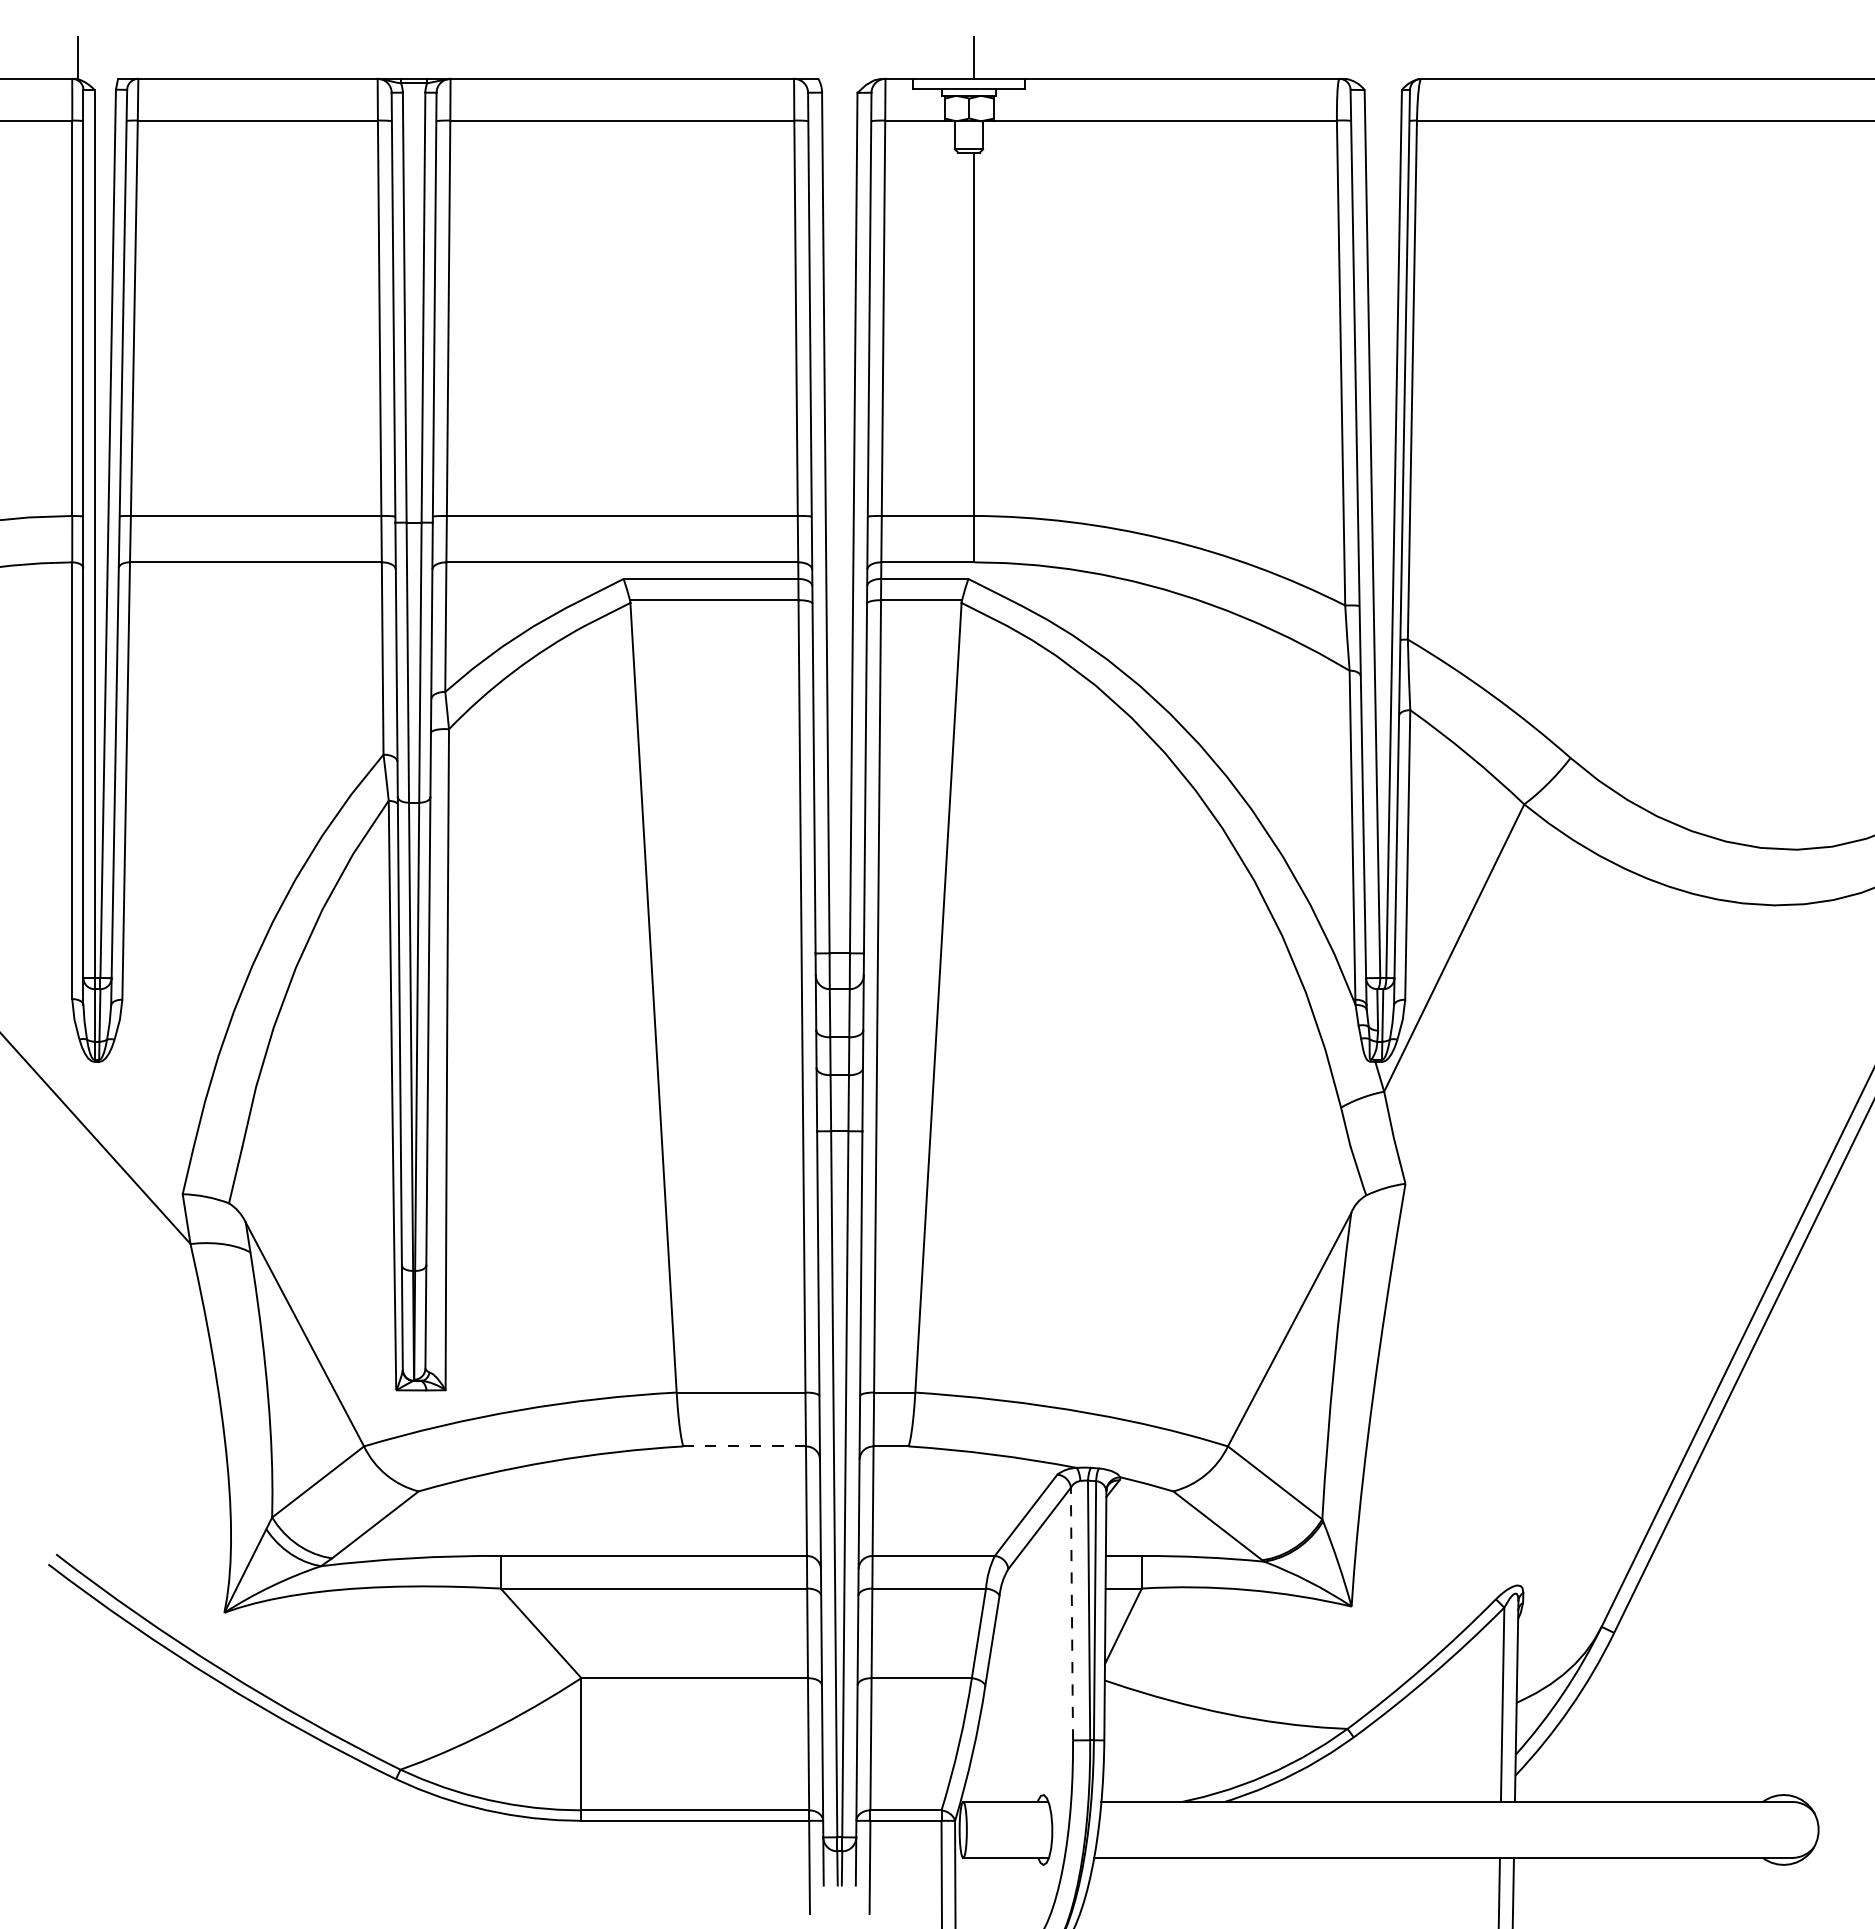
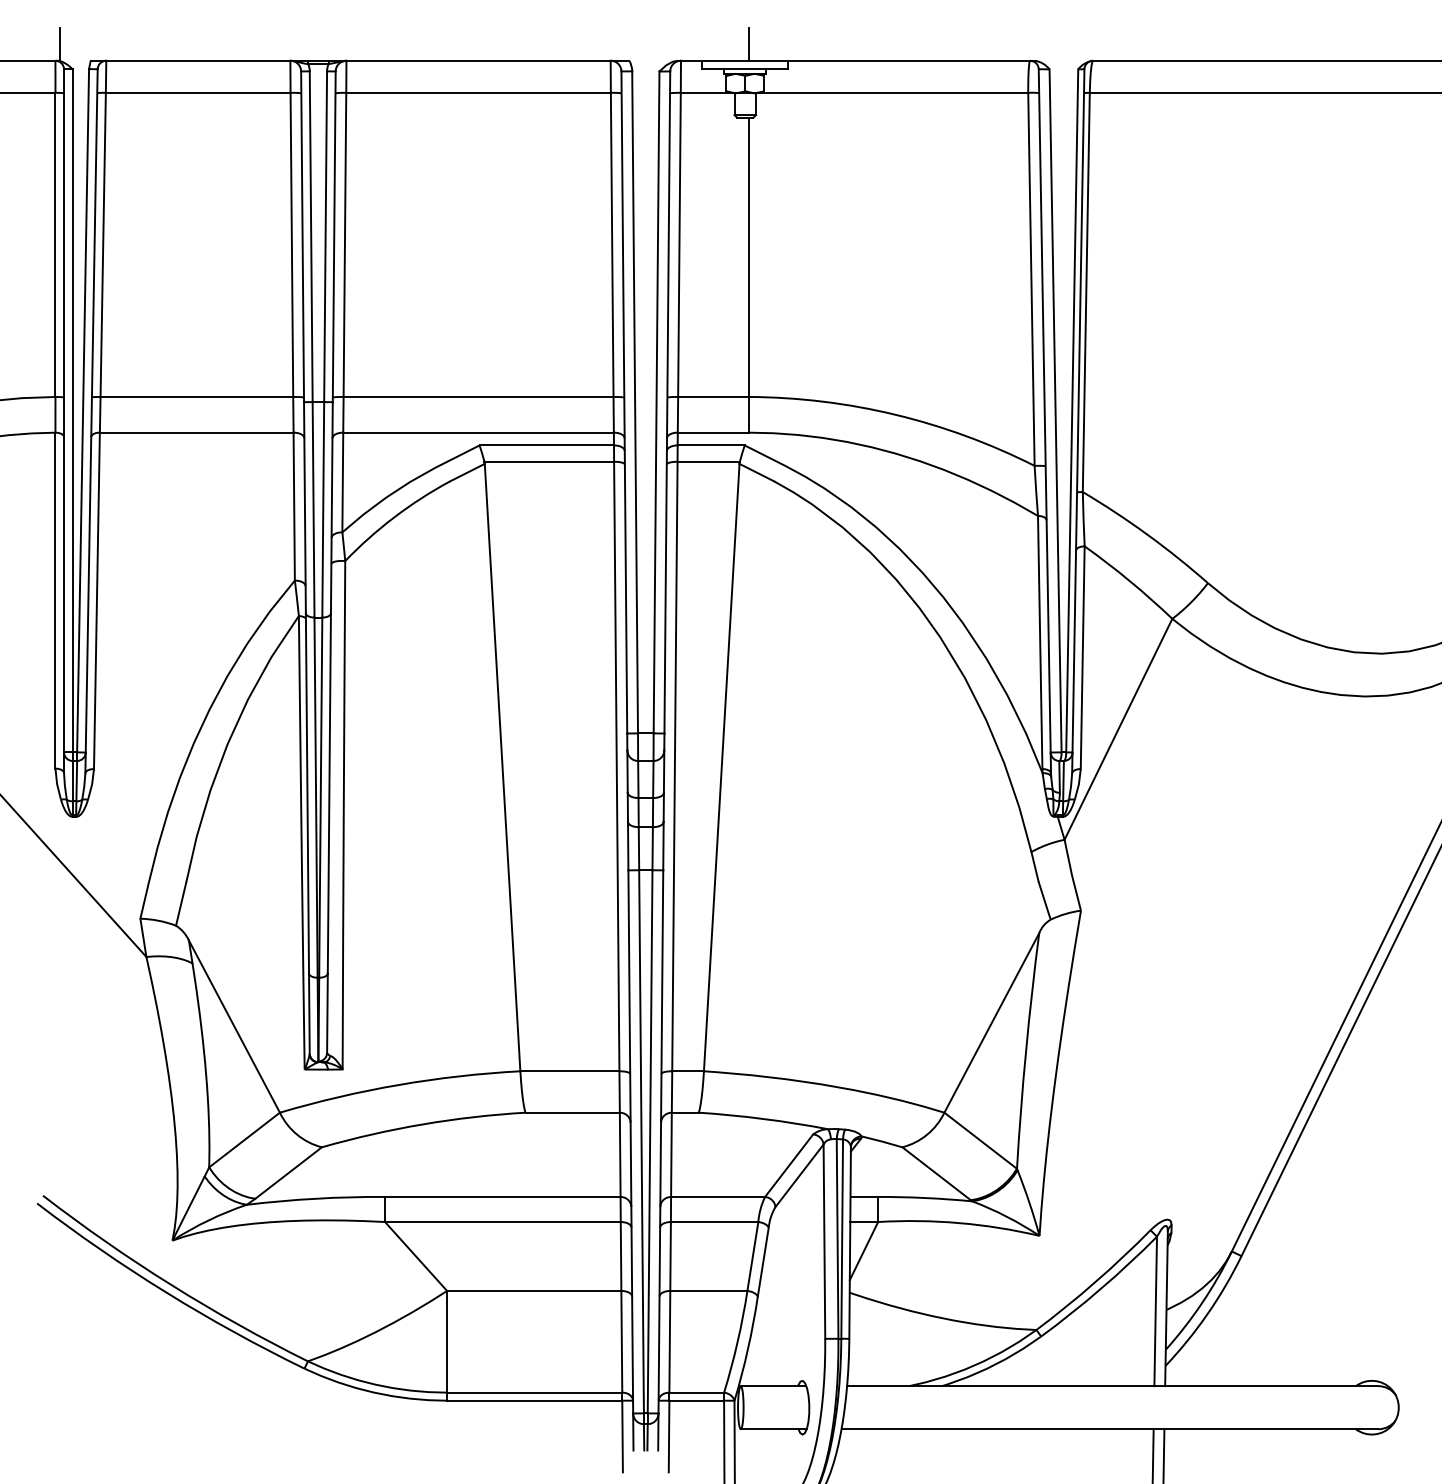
line: (744, 1446) -> (572, 1112), dashed -> solid
line: (1071, 1613) -> (824, 1241), dashed -> solid

